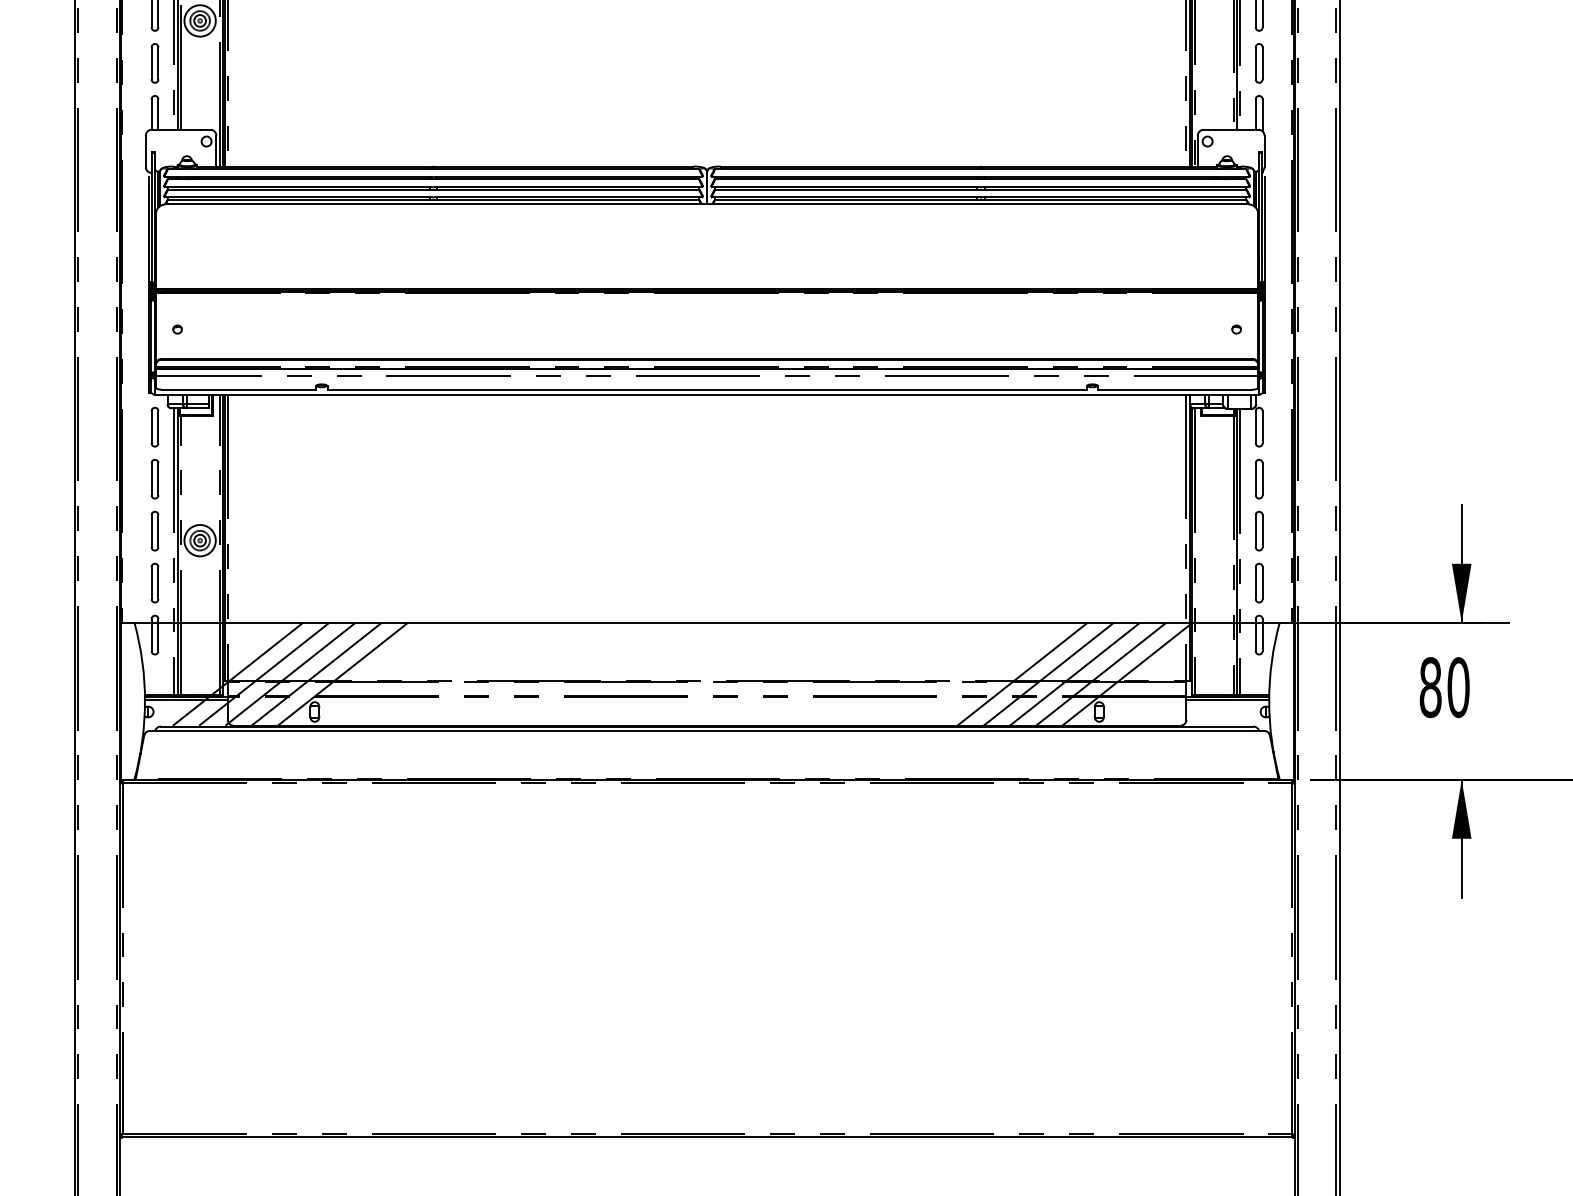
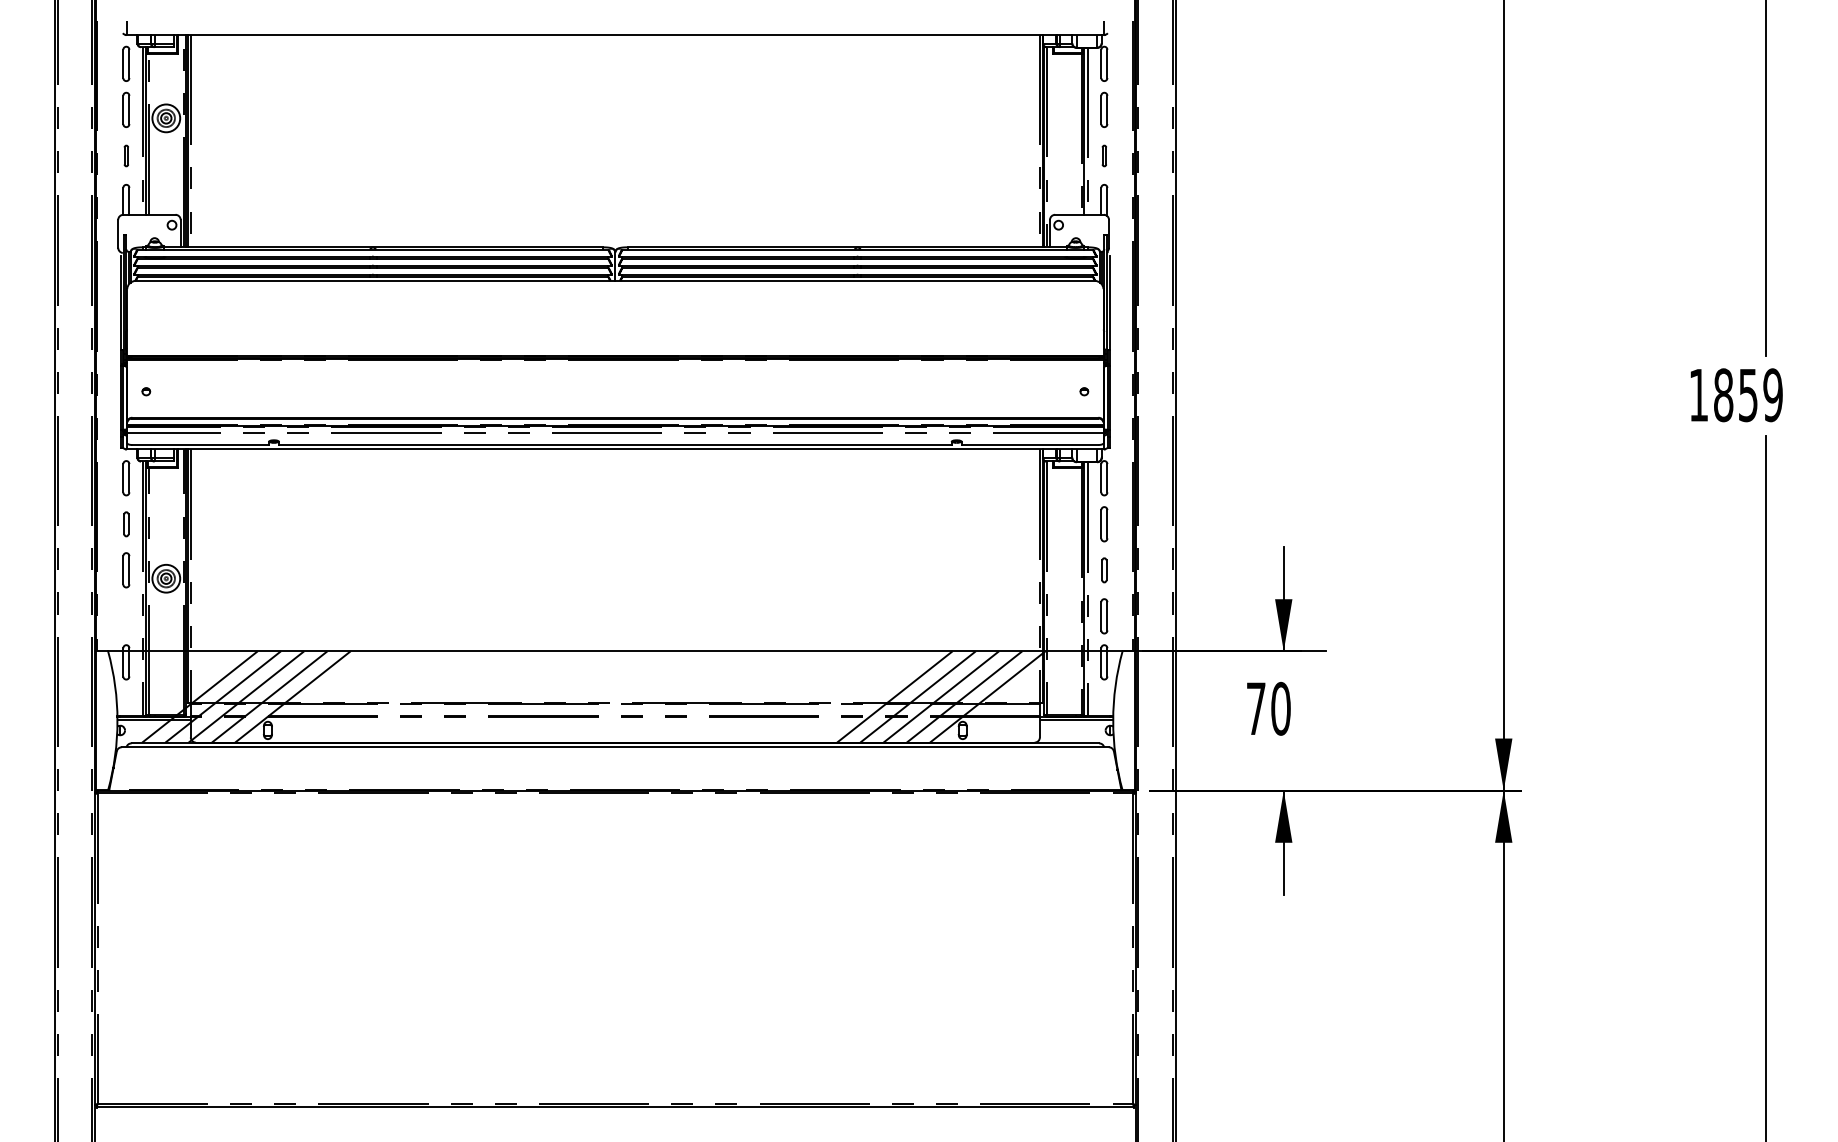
part: (155, 62) -> (126, 155), size x0.6
part: (1259, 62) -> (1104, 155), size x0.6
part: (155, 479) -> (126, 524), size x0.7
part: (1259, 531) -> (1104, 570), size x0.7
part: (155, 583) -> (126, 616), removed
text: (1429, 687) -> (1255, 708), 80 -> 70

